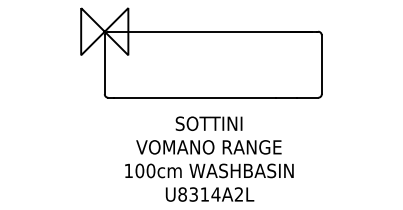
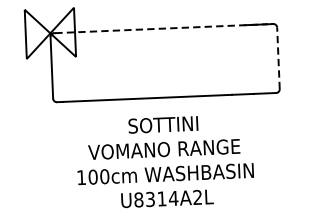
line: (211, 31) -> (161, 28), solid -> dashed
line: (321, 64) -> (278, 58), solid -> dashed

